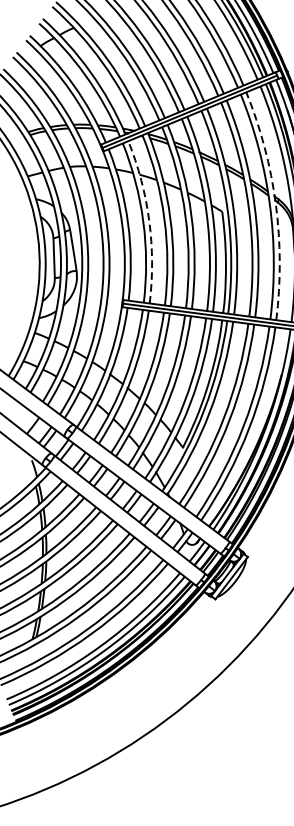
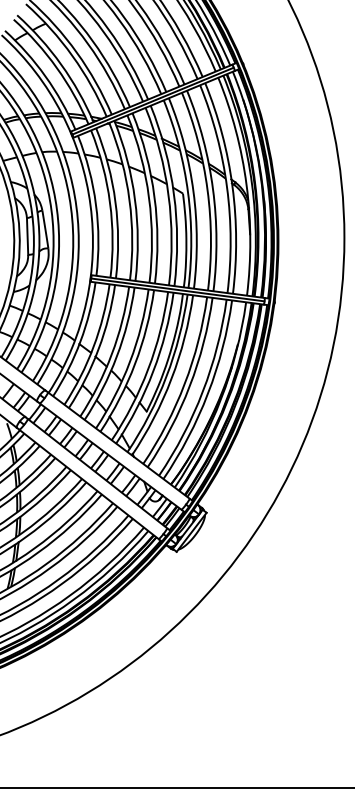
arc: (275, 204) -> (232, 186), dashed -> solid
arc: (149, 221) -> (115, 202), dashed -> solid

